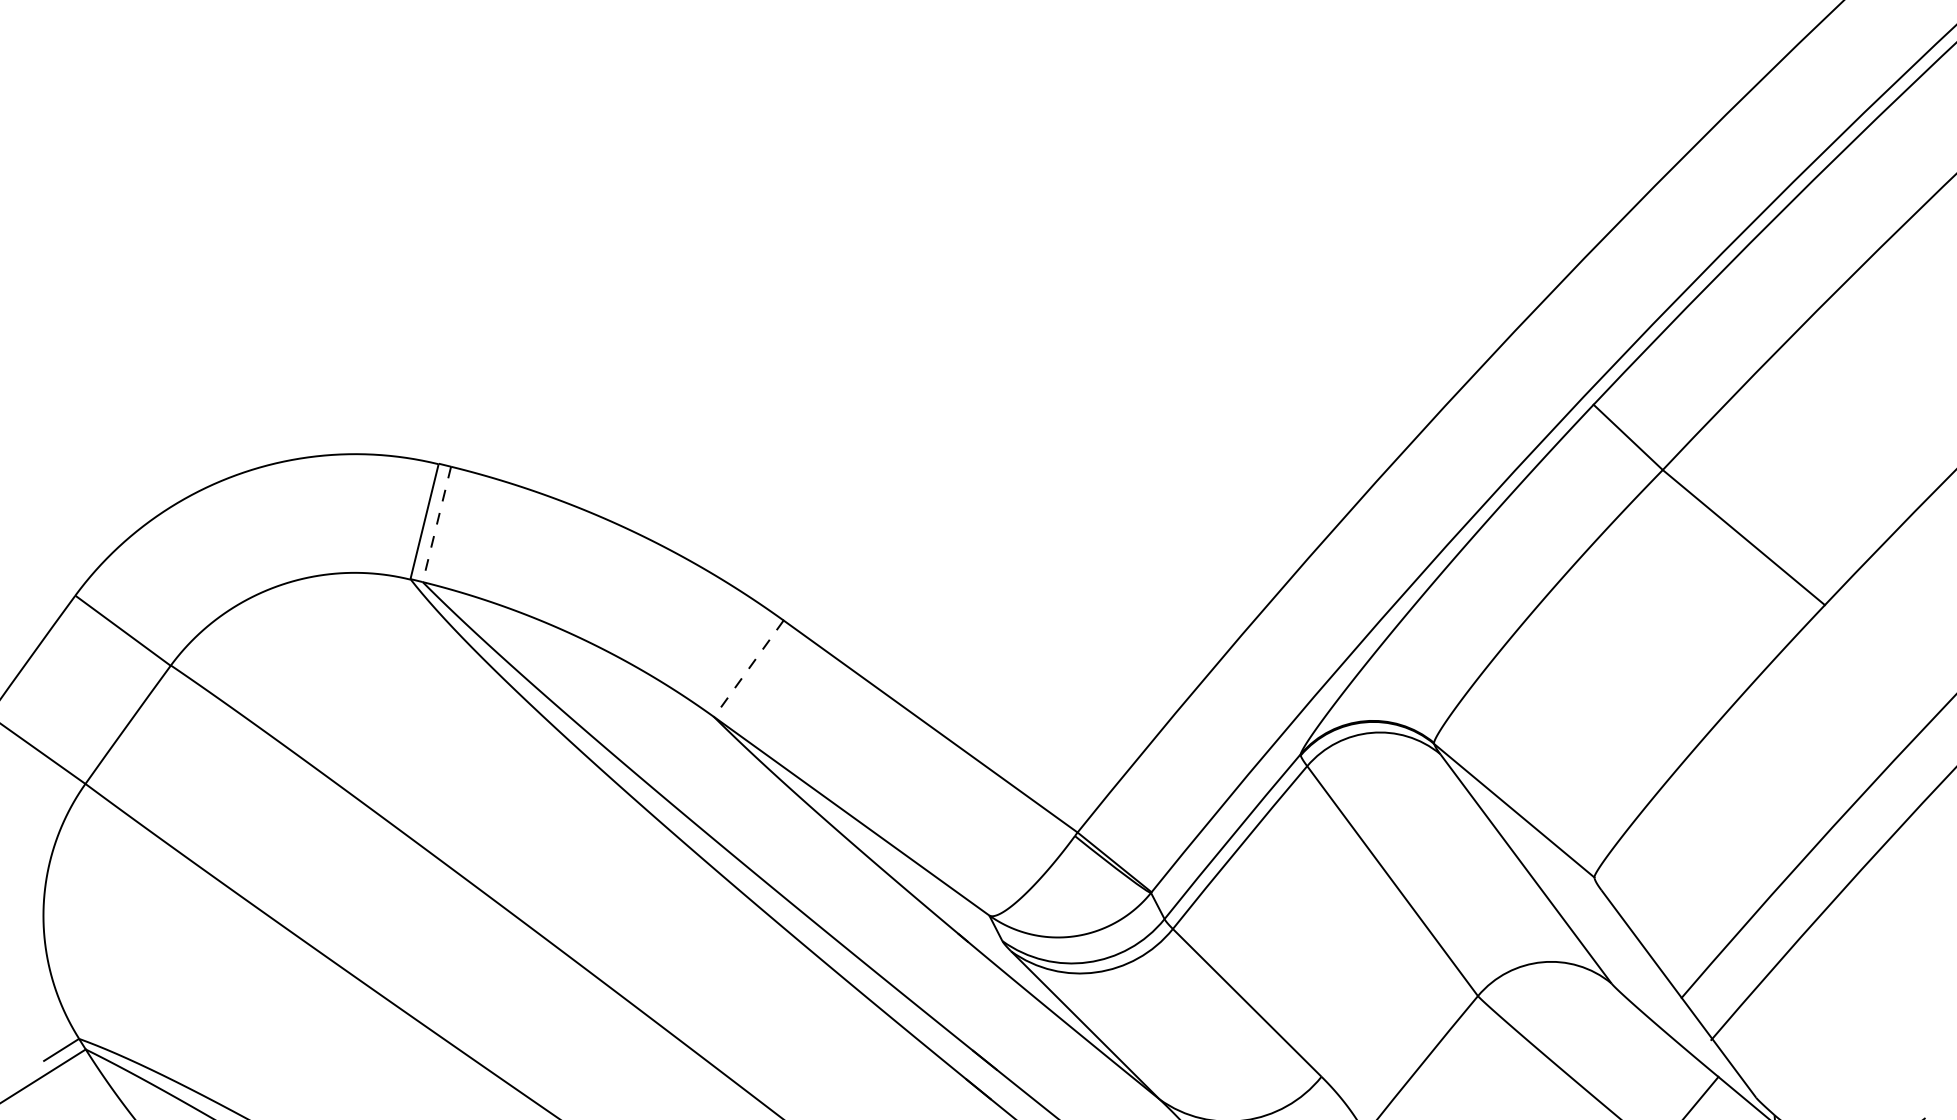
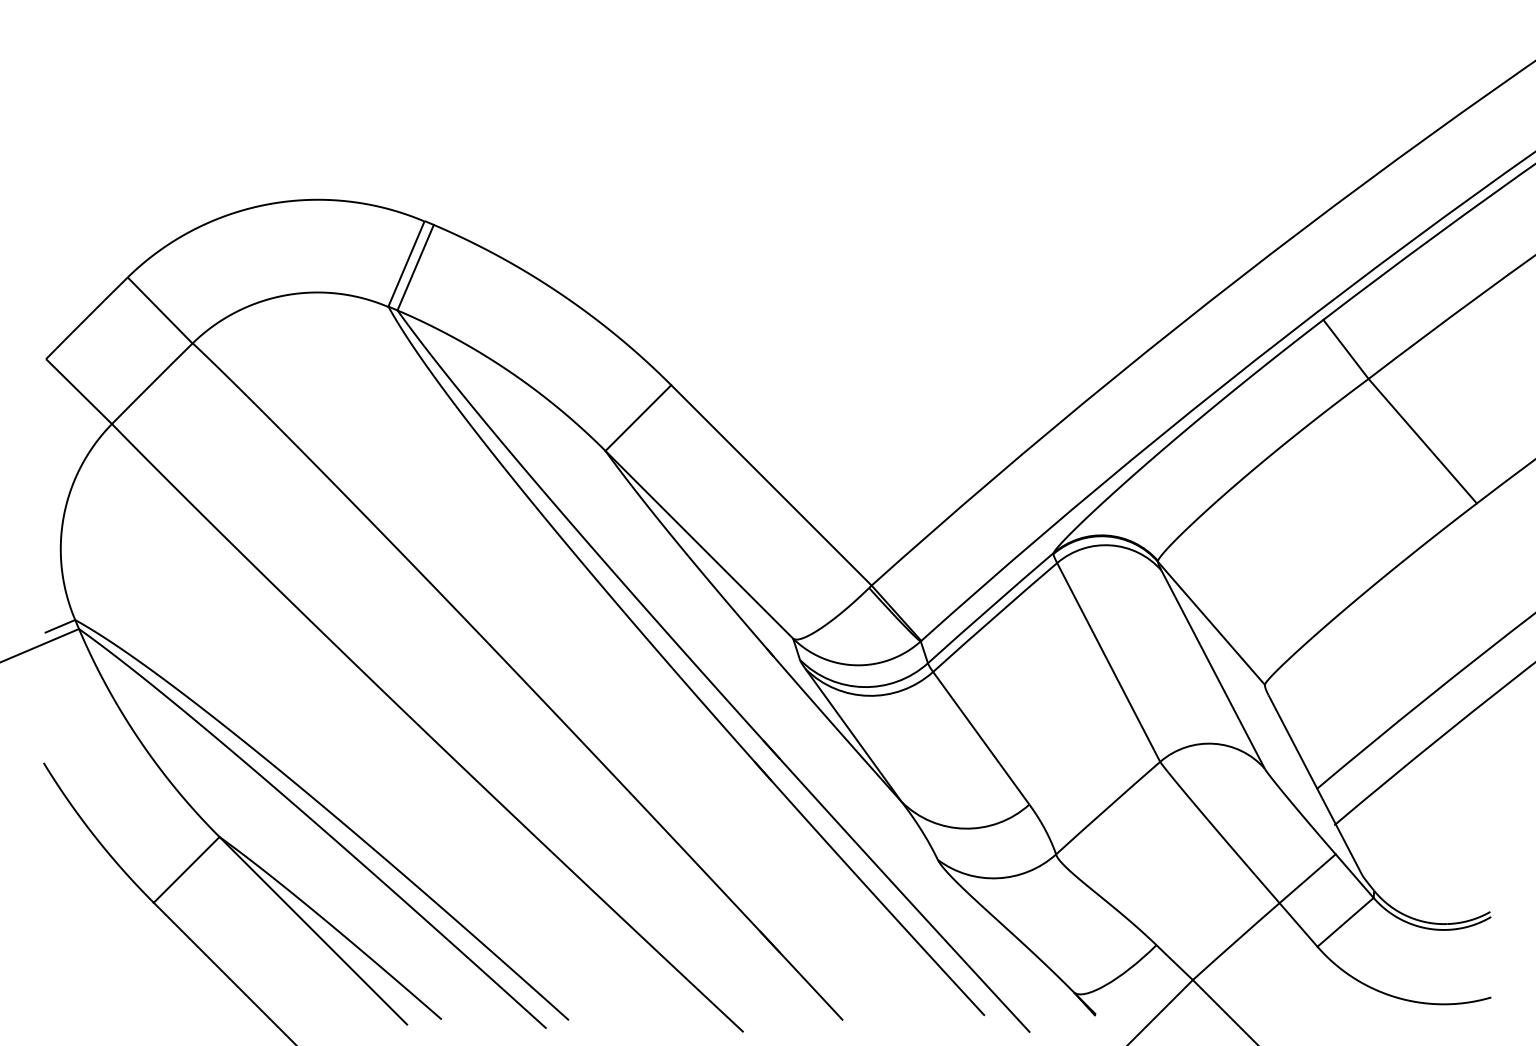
line: (436, 525) -> (415, 268), dashed -> solid
line: (749, 669) -> (638, 418), dashed -> solid

